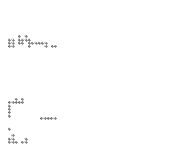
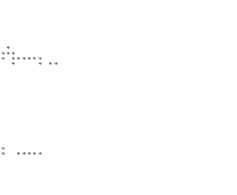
line: (48, 118) -> (29, 153), moved

